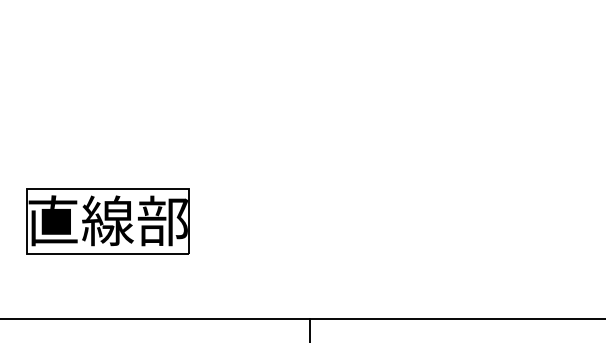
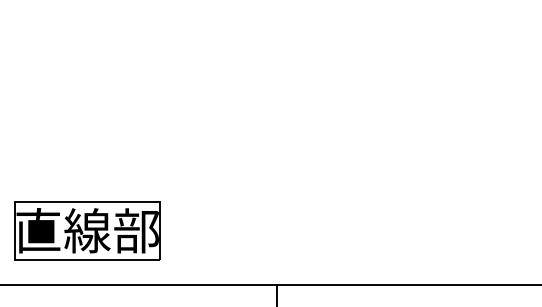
part: (107, 221) -> (87, 231), moved

